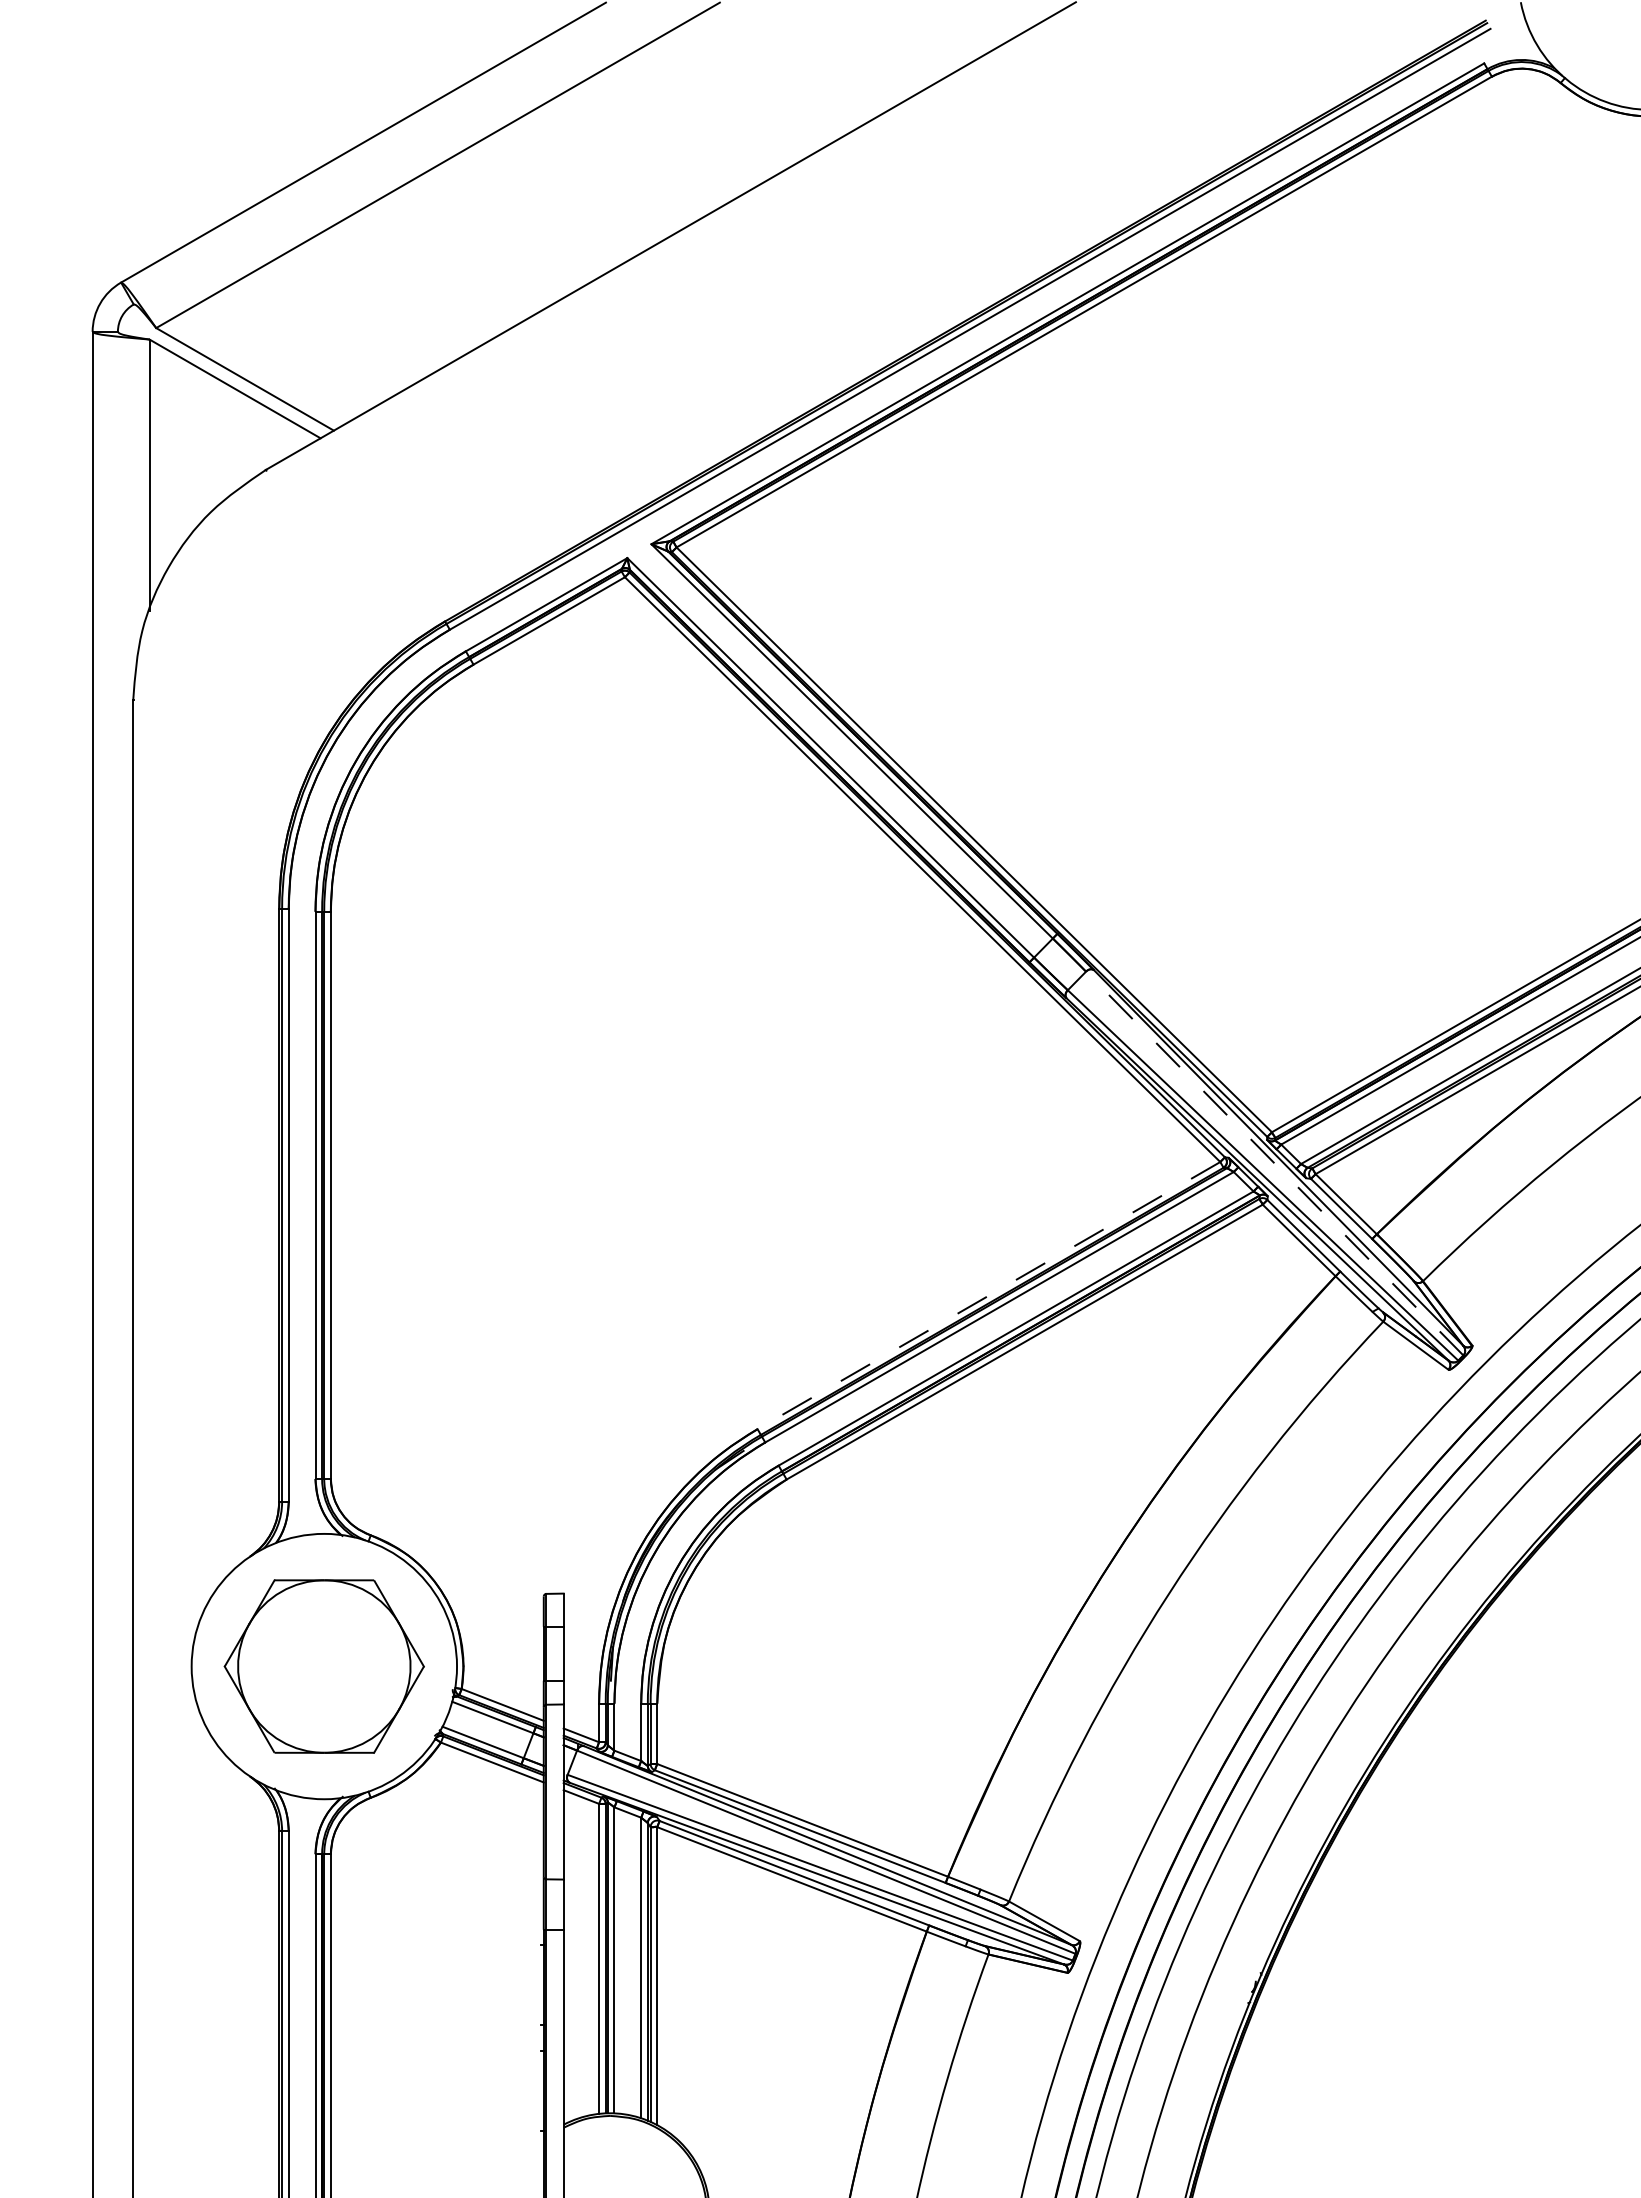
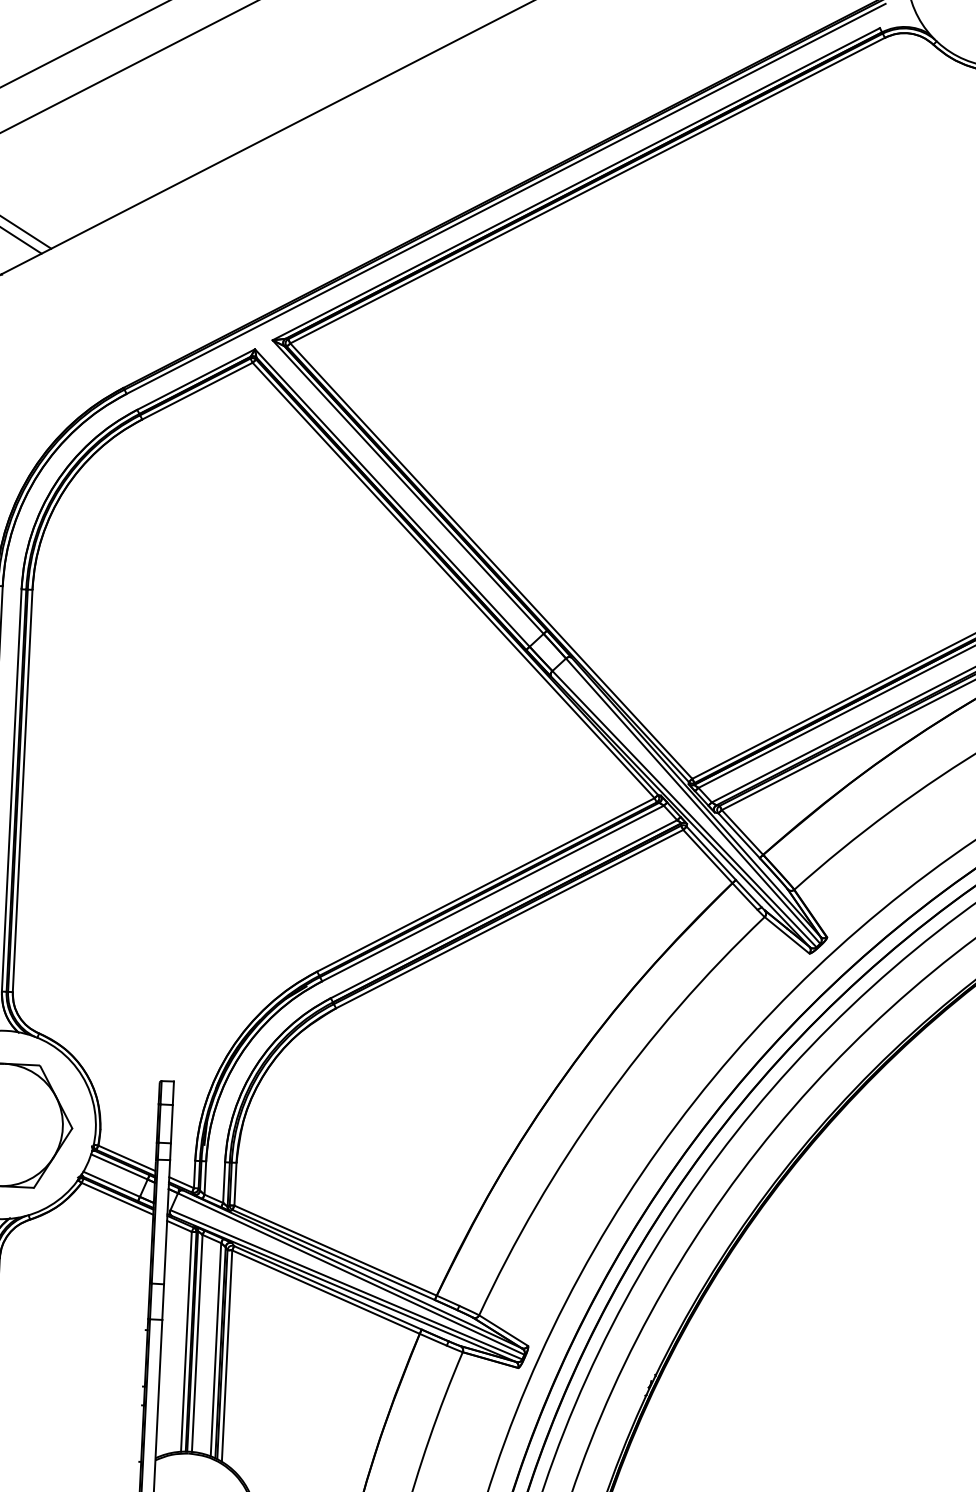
line: (1274, 1163) -> (693, 801), dashed -> solid
line: (988, 1295) -> (485, 884), dashed -> solid

